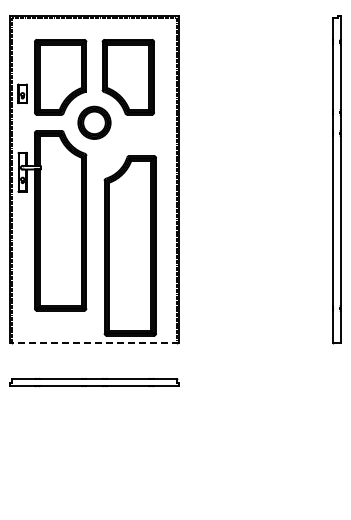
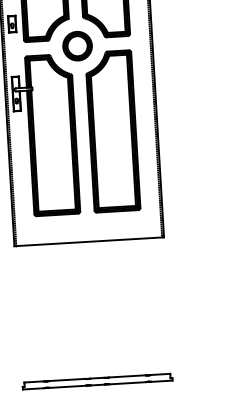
part: (129, 245) -> (112, 131), moved
line: (94, 343) -> (89, 242), dashed -> solid
part: (94, 382) -> (97, 381), moved

